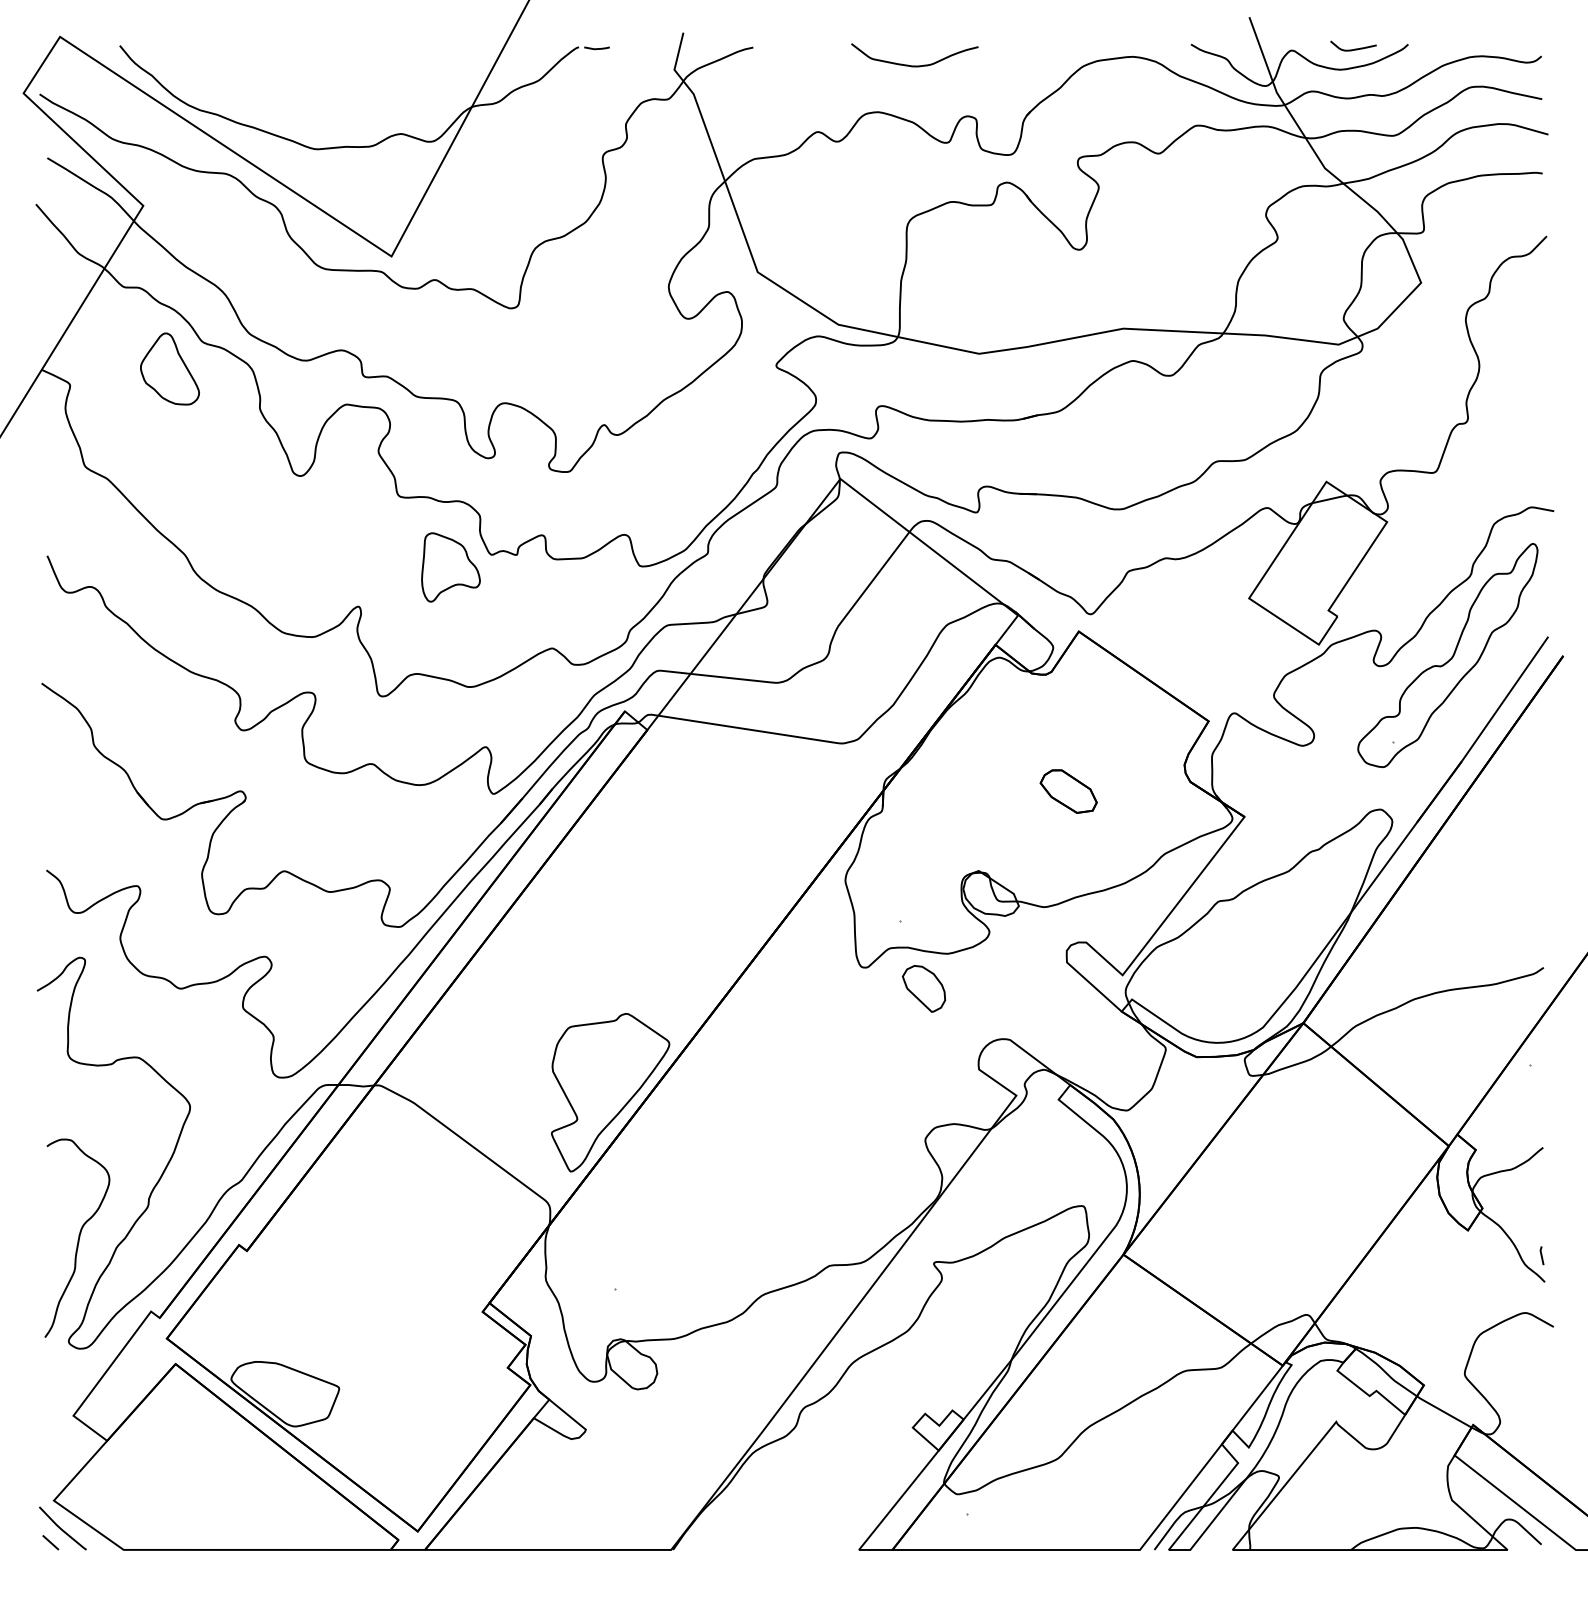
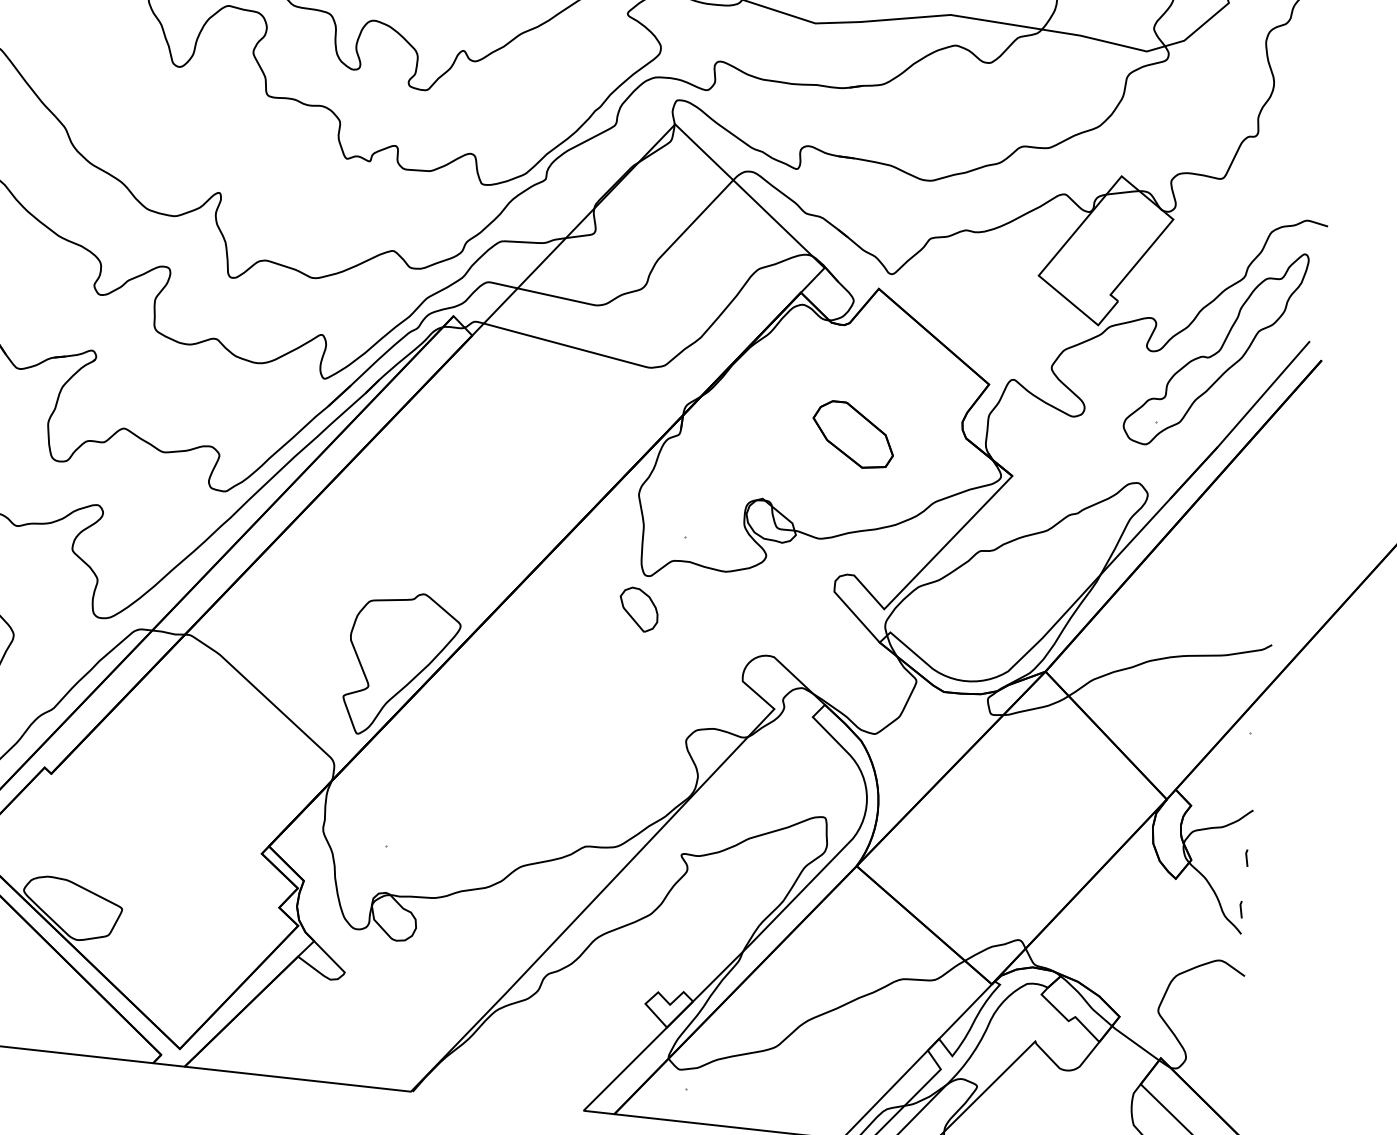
part: (450, 567) -> (307, 166), removed
part: (1068, 791) -> (853, 434), size x1.6
part: (924, 988) -> (639, 609), moved
line: (1541, 1199) -> (1246, 857), added

